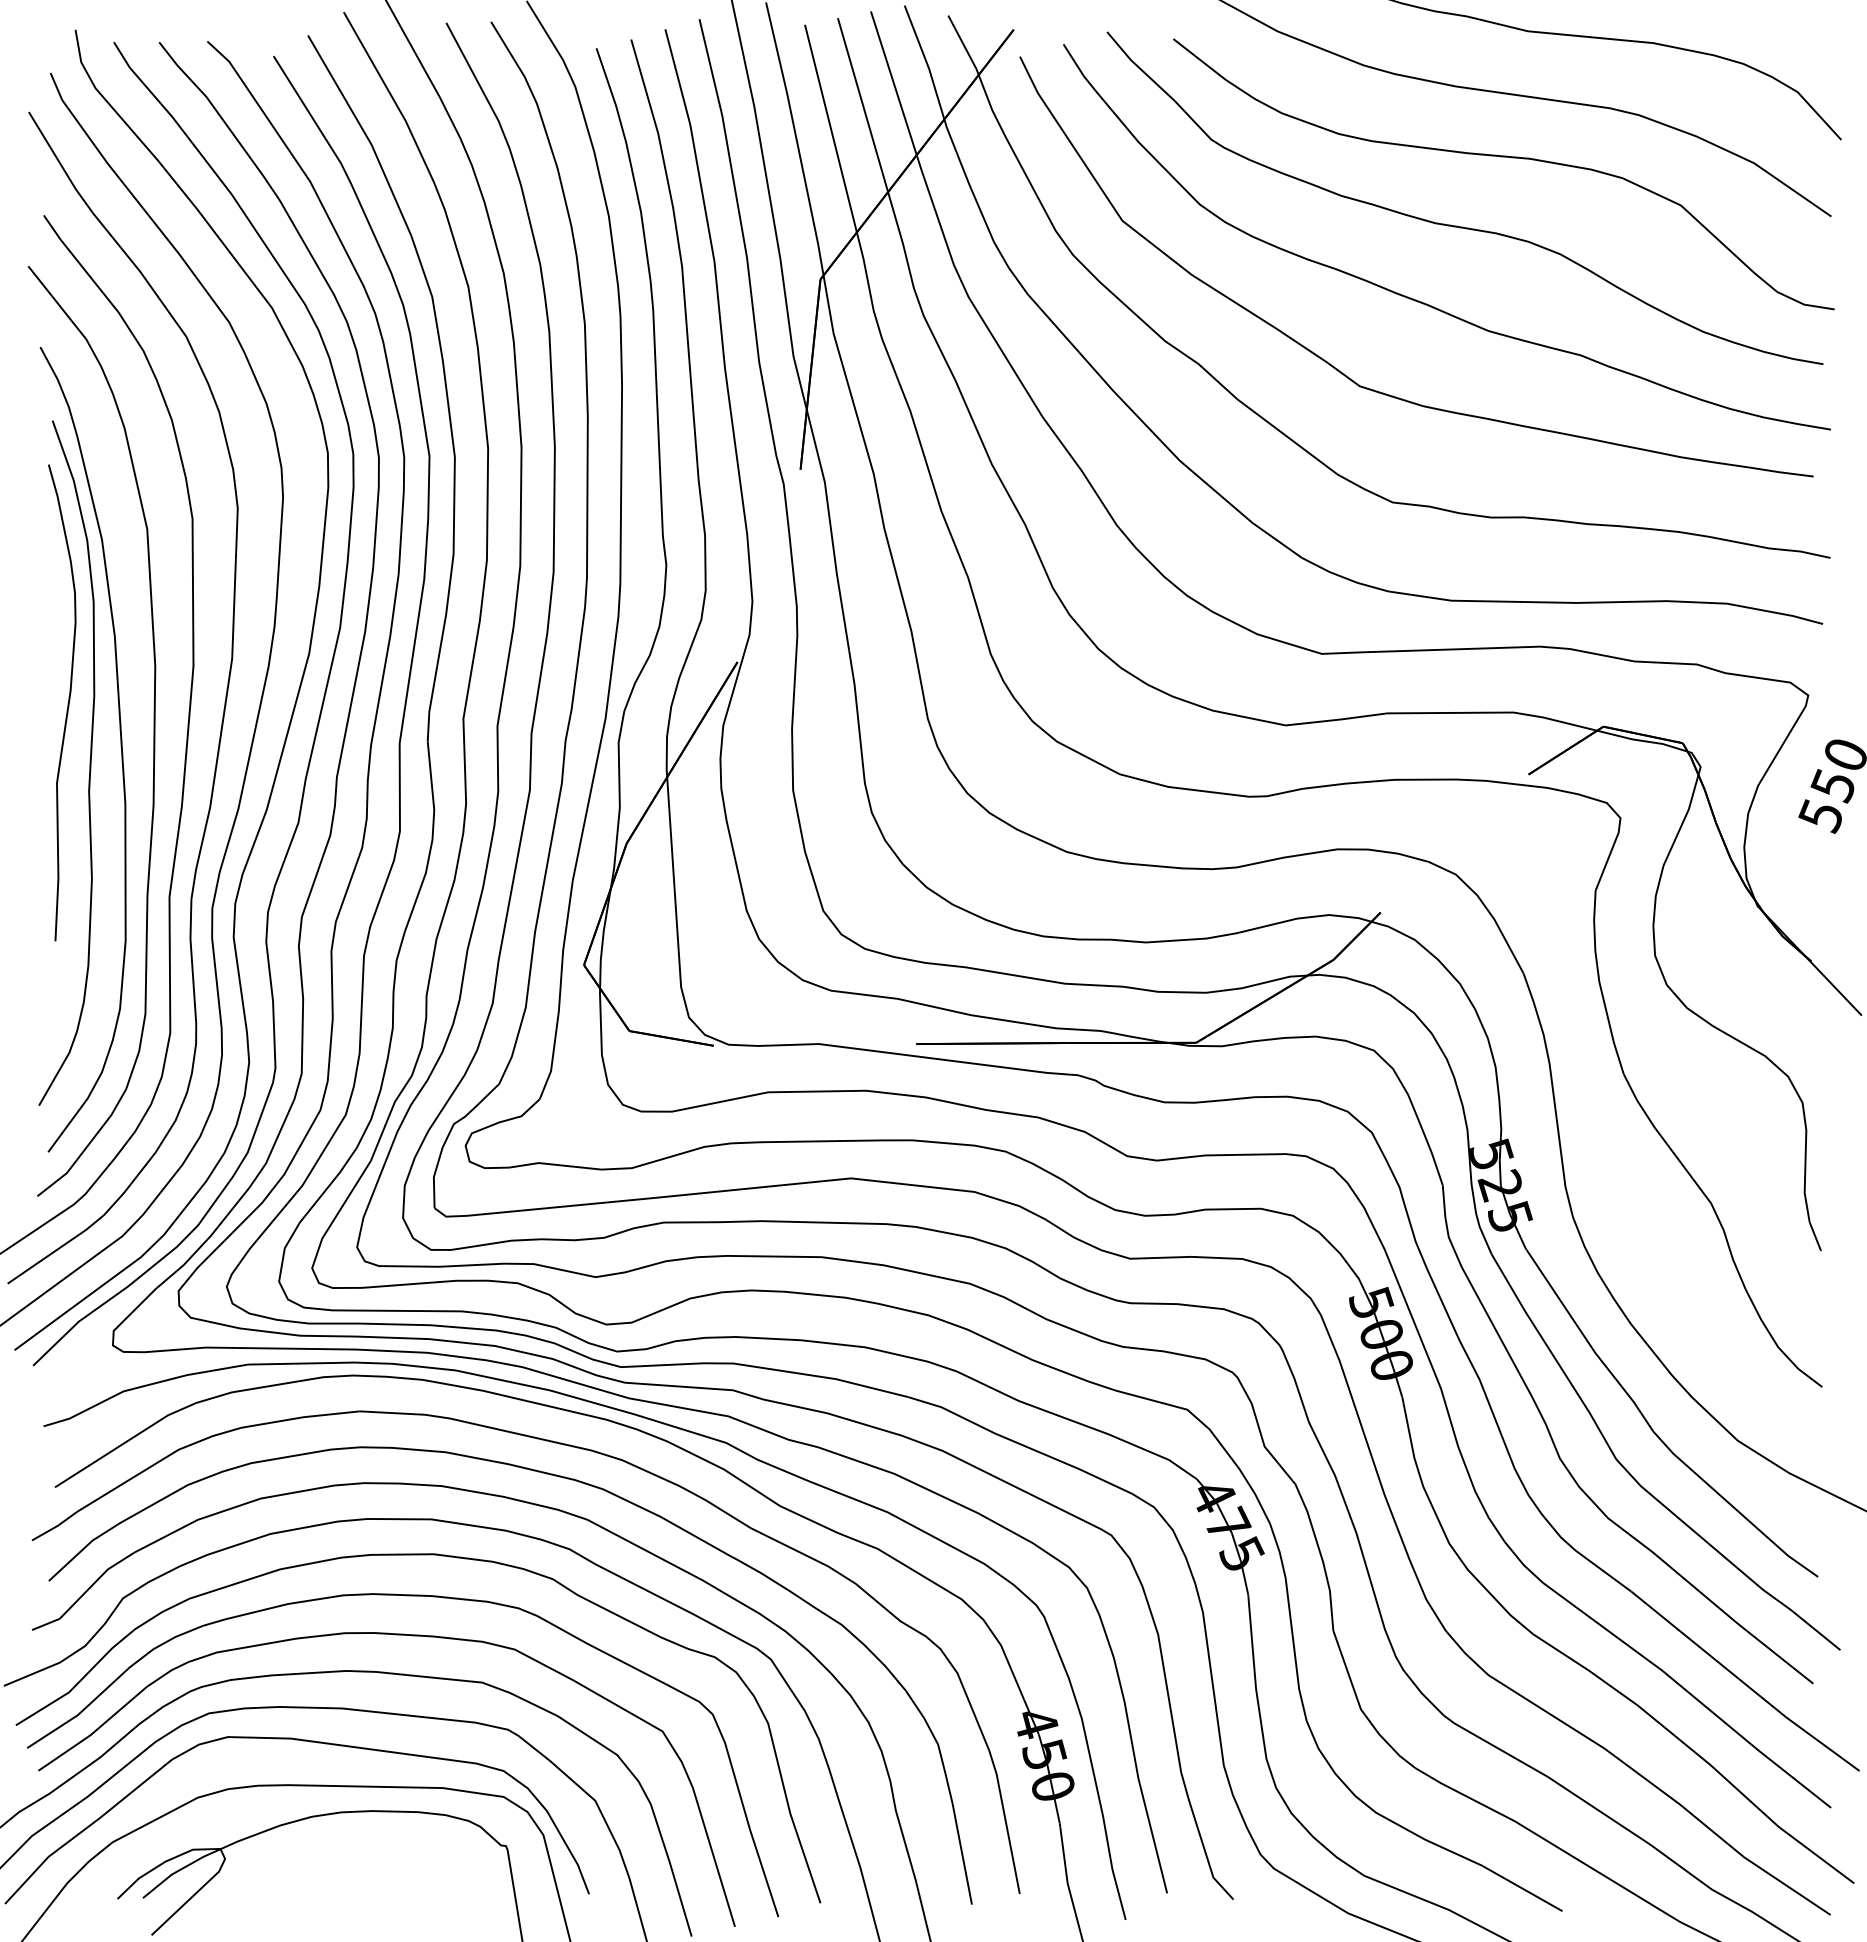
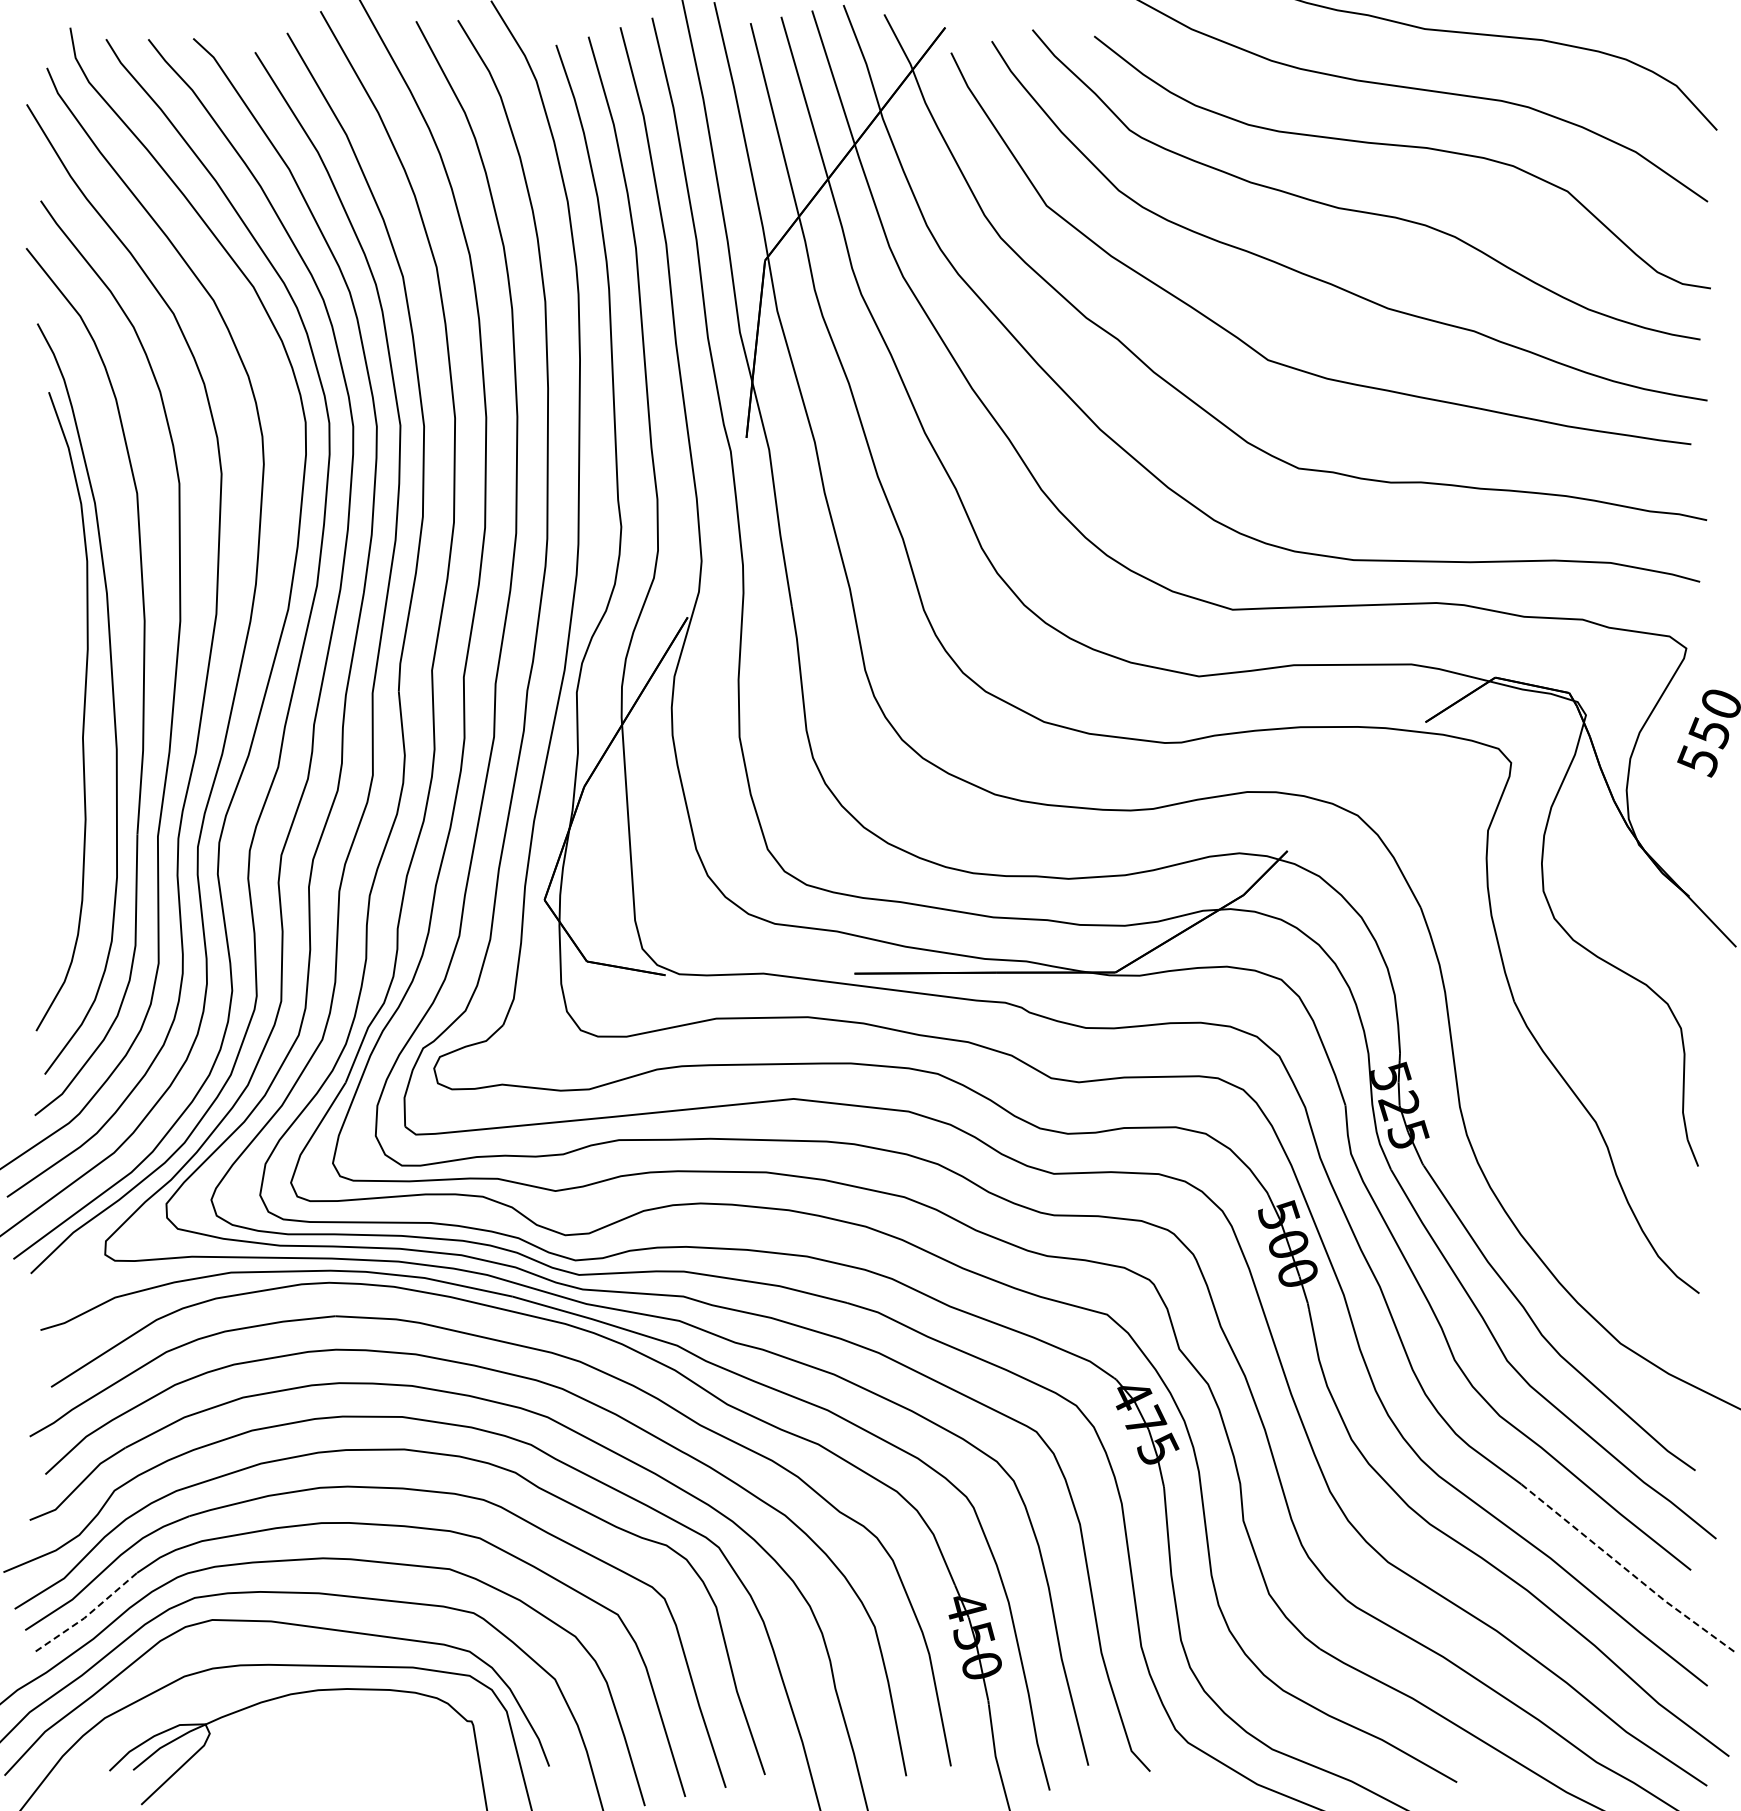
curve: (67, 705) -> (62, 657), removed
line: (1745, 1684) -> (1627, 1570), solid -> dashed
line: (95, 1732) -> (88, 1615), solid -> dashed

